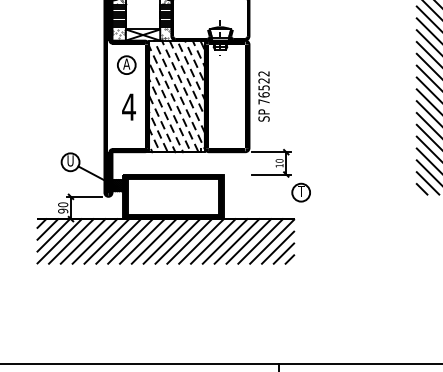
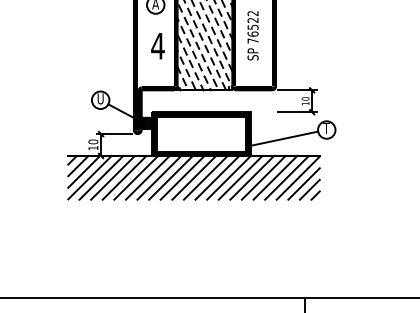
text: (263, 96) -> (252, 35), moved
line: (257, 201) -> (283, 138), added
text: (63, 210) -> (93, 147), 90 -> 10

